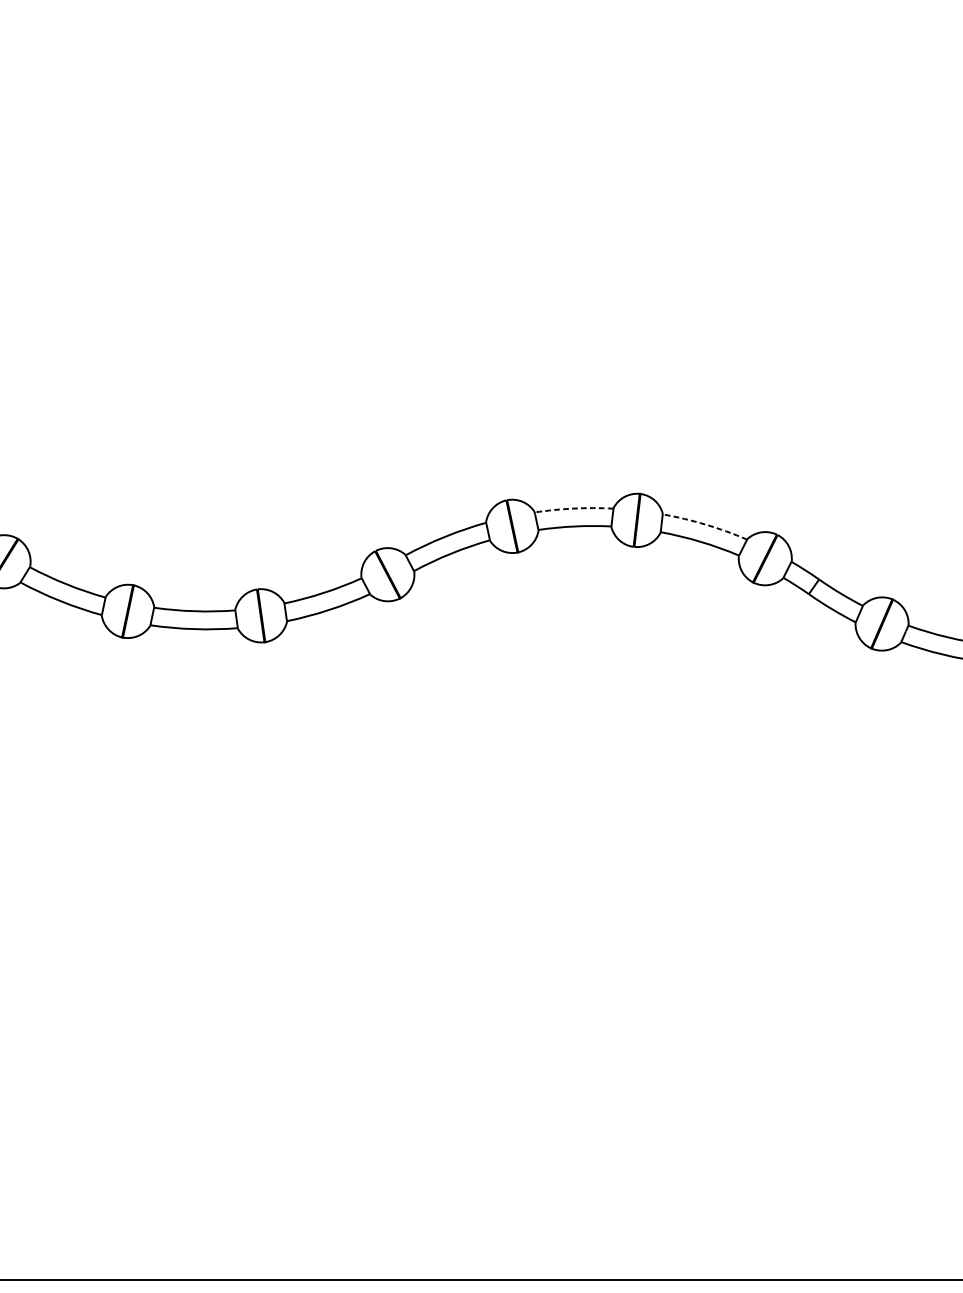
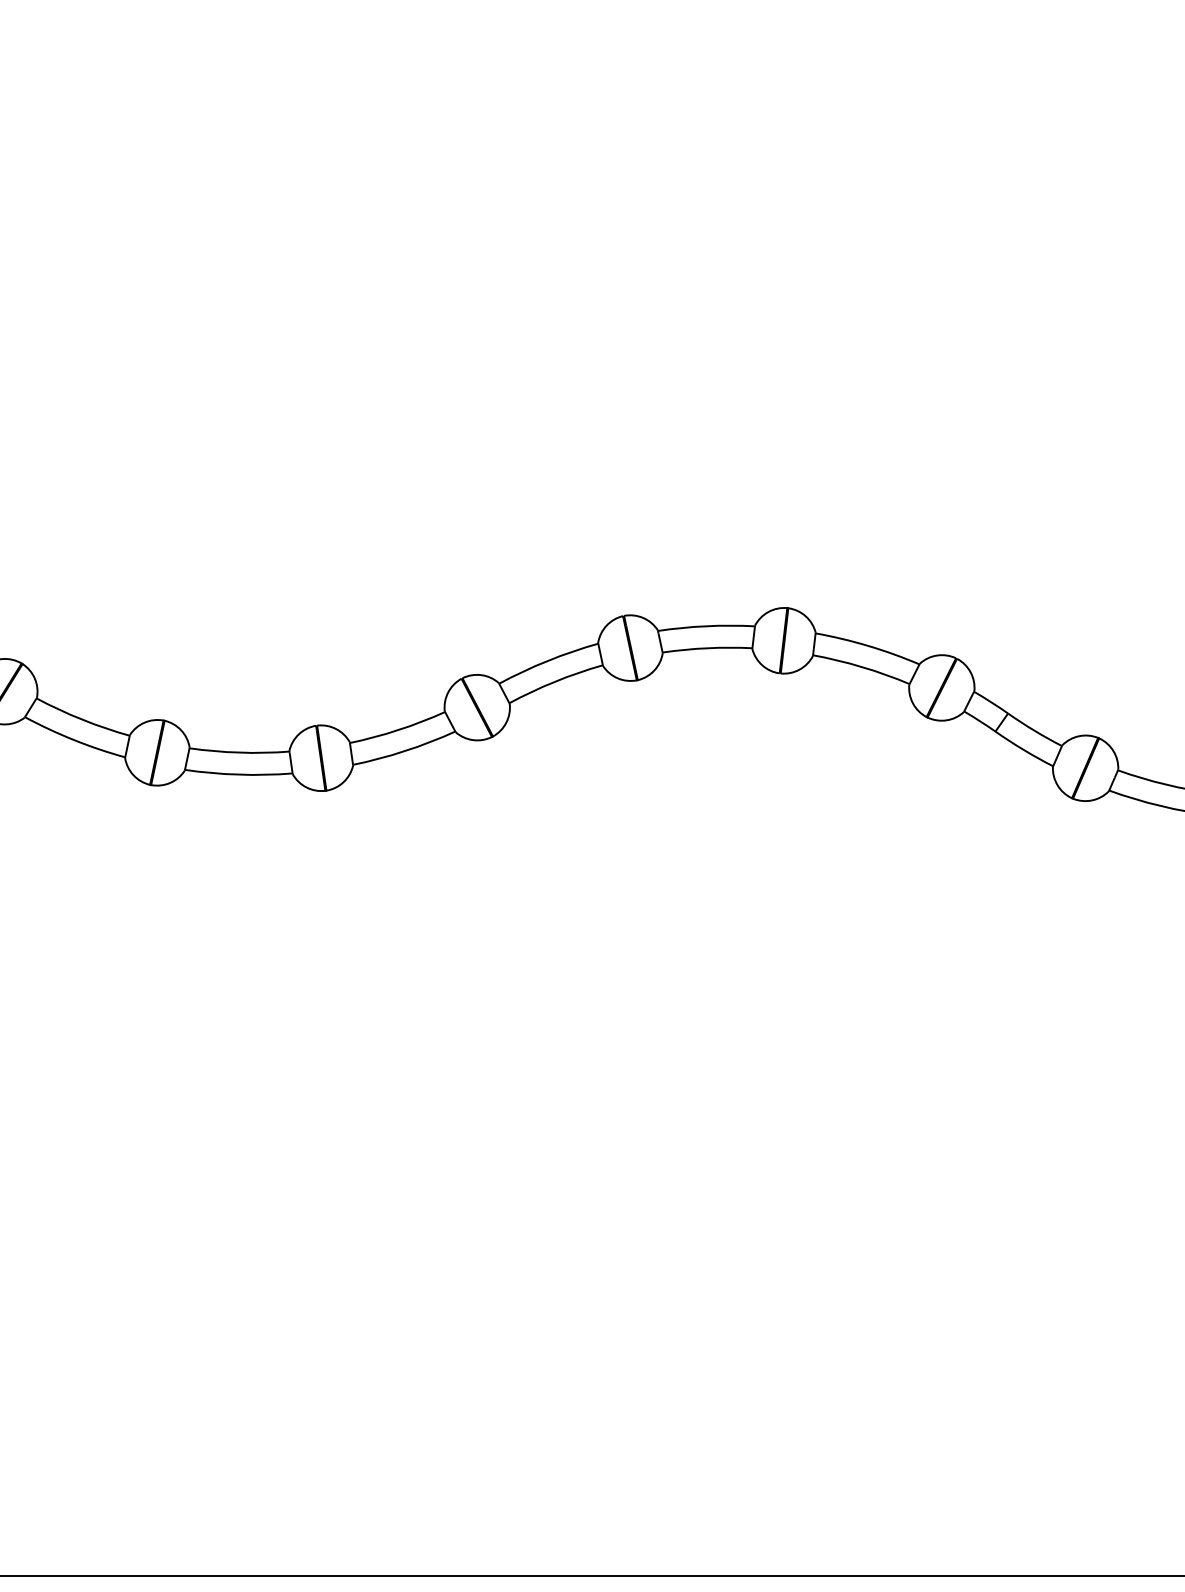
arc: (574, 508) -> (706, 626), dashed -> solid
arc: (705, 524) -> (868, 645), dashed -> solid

